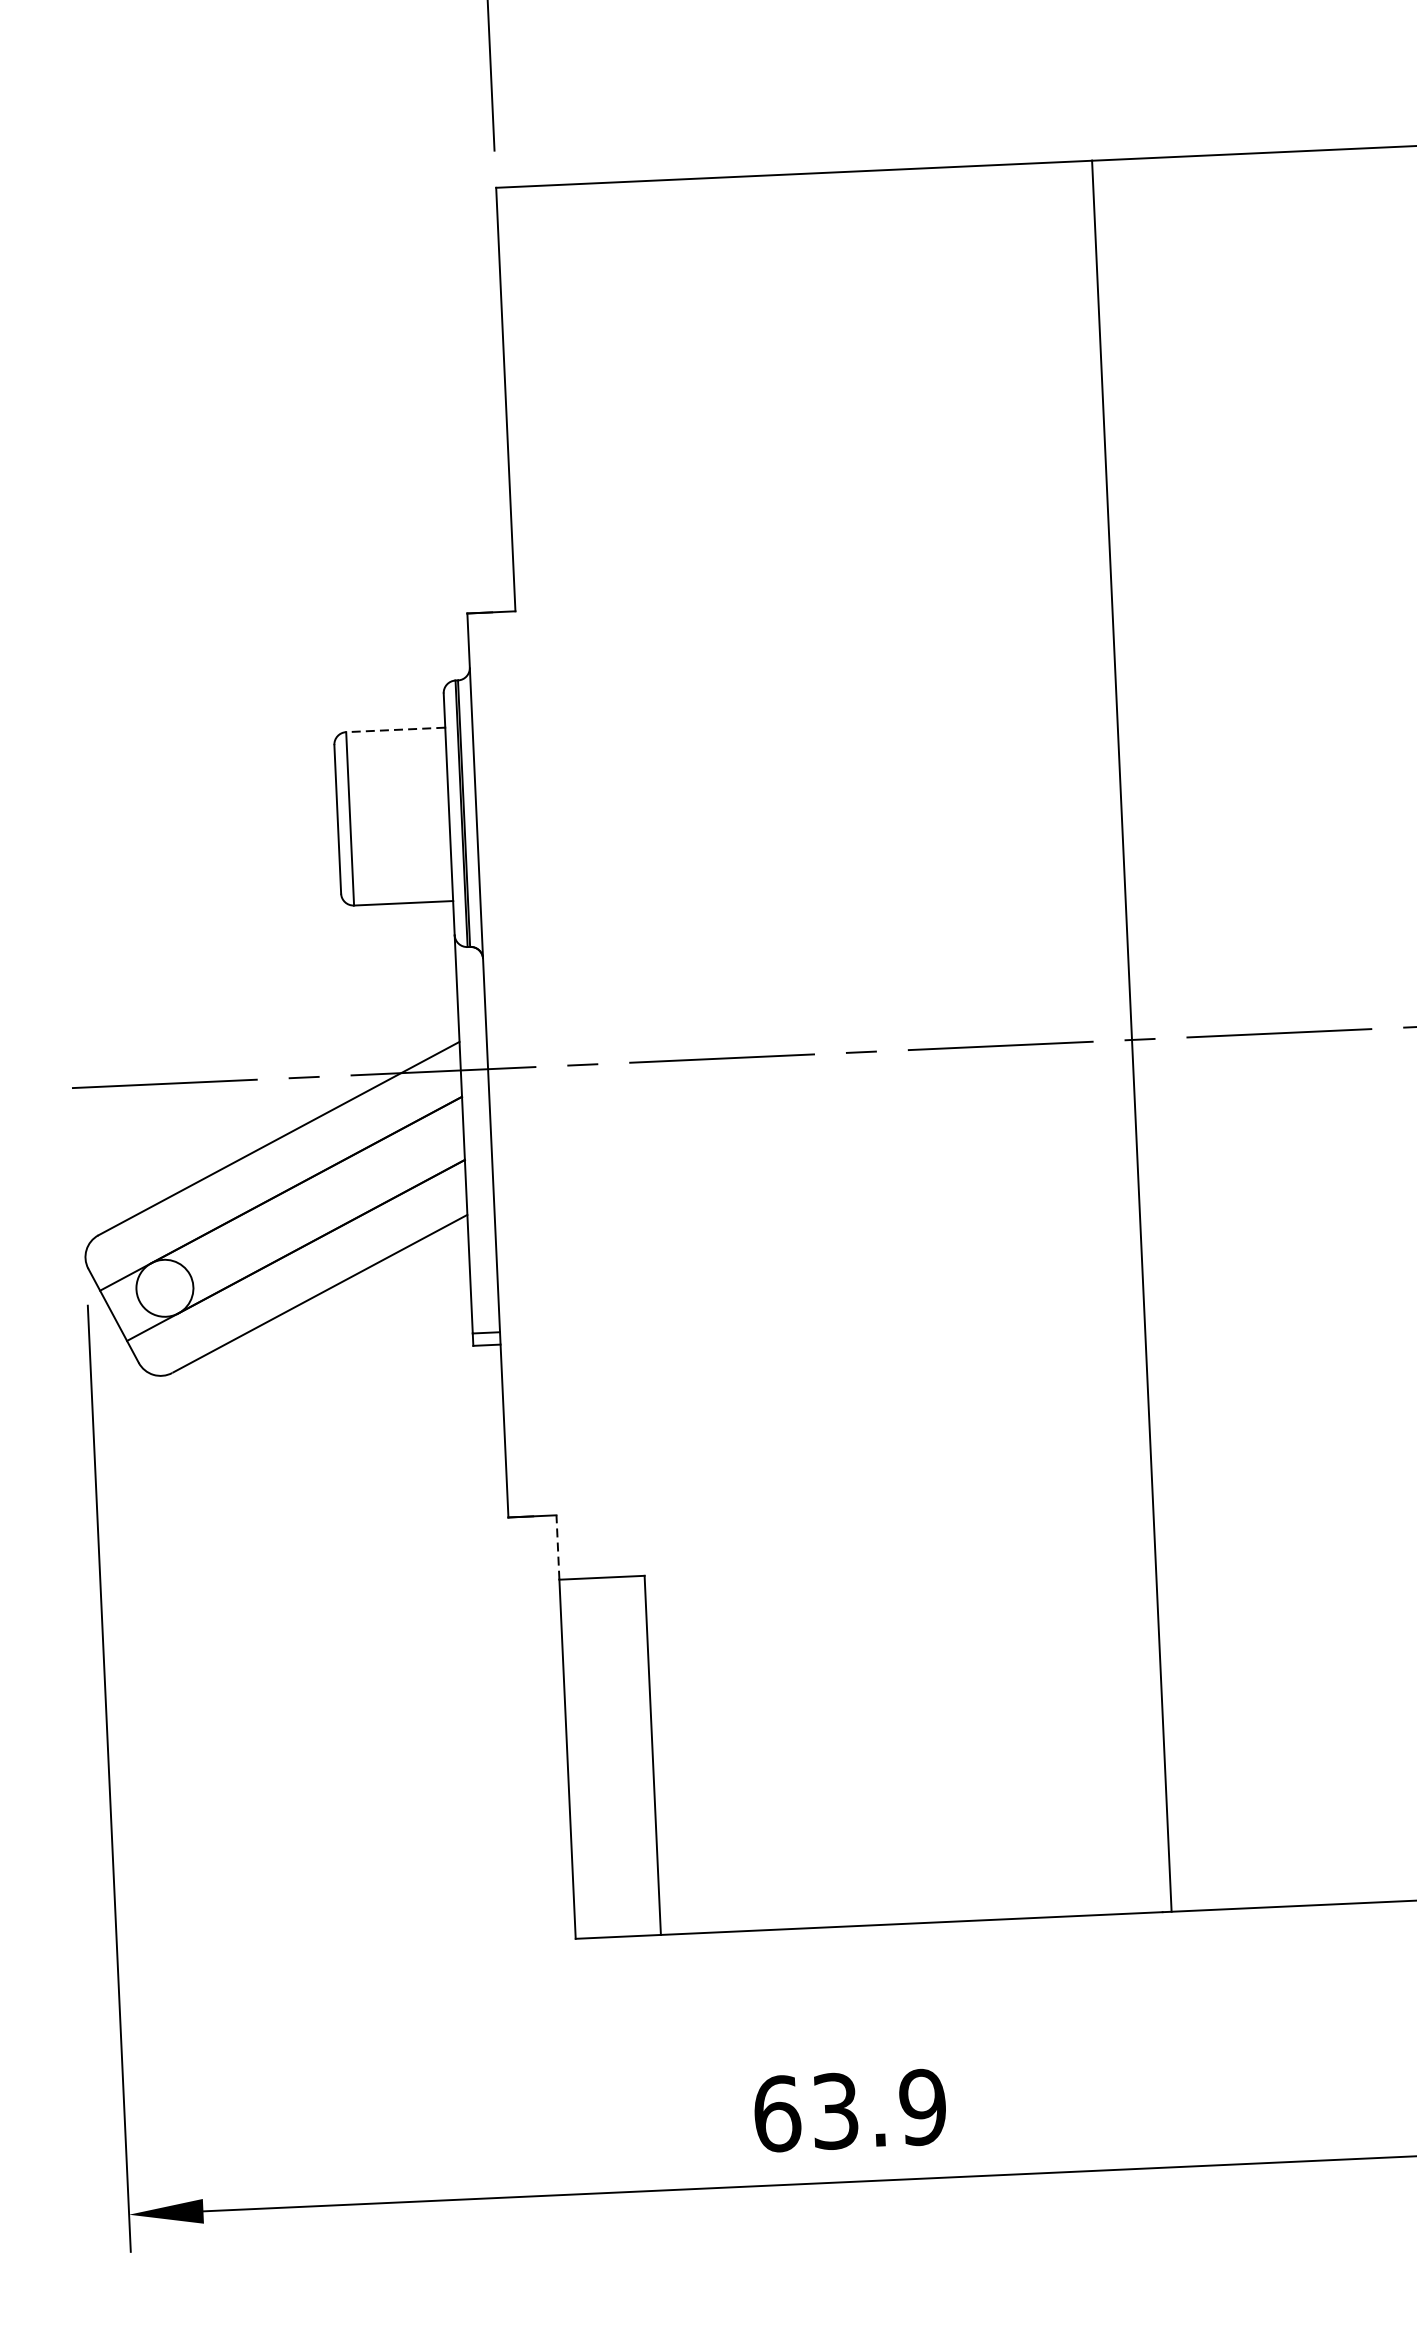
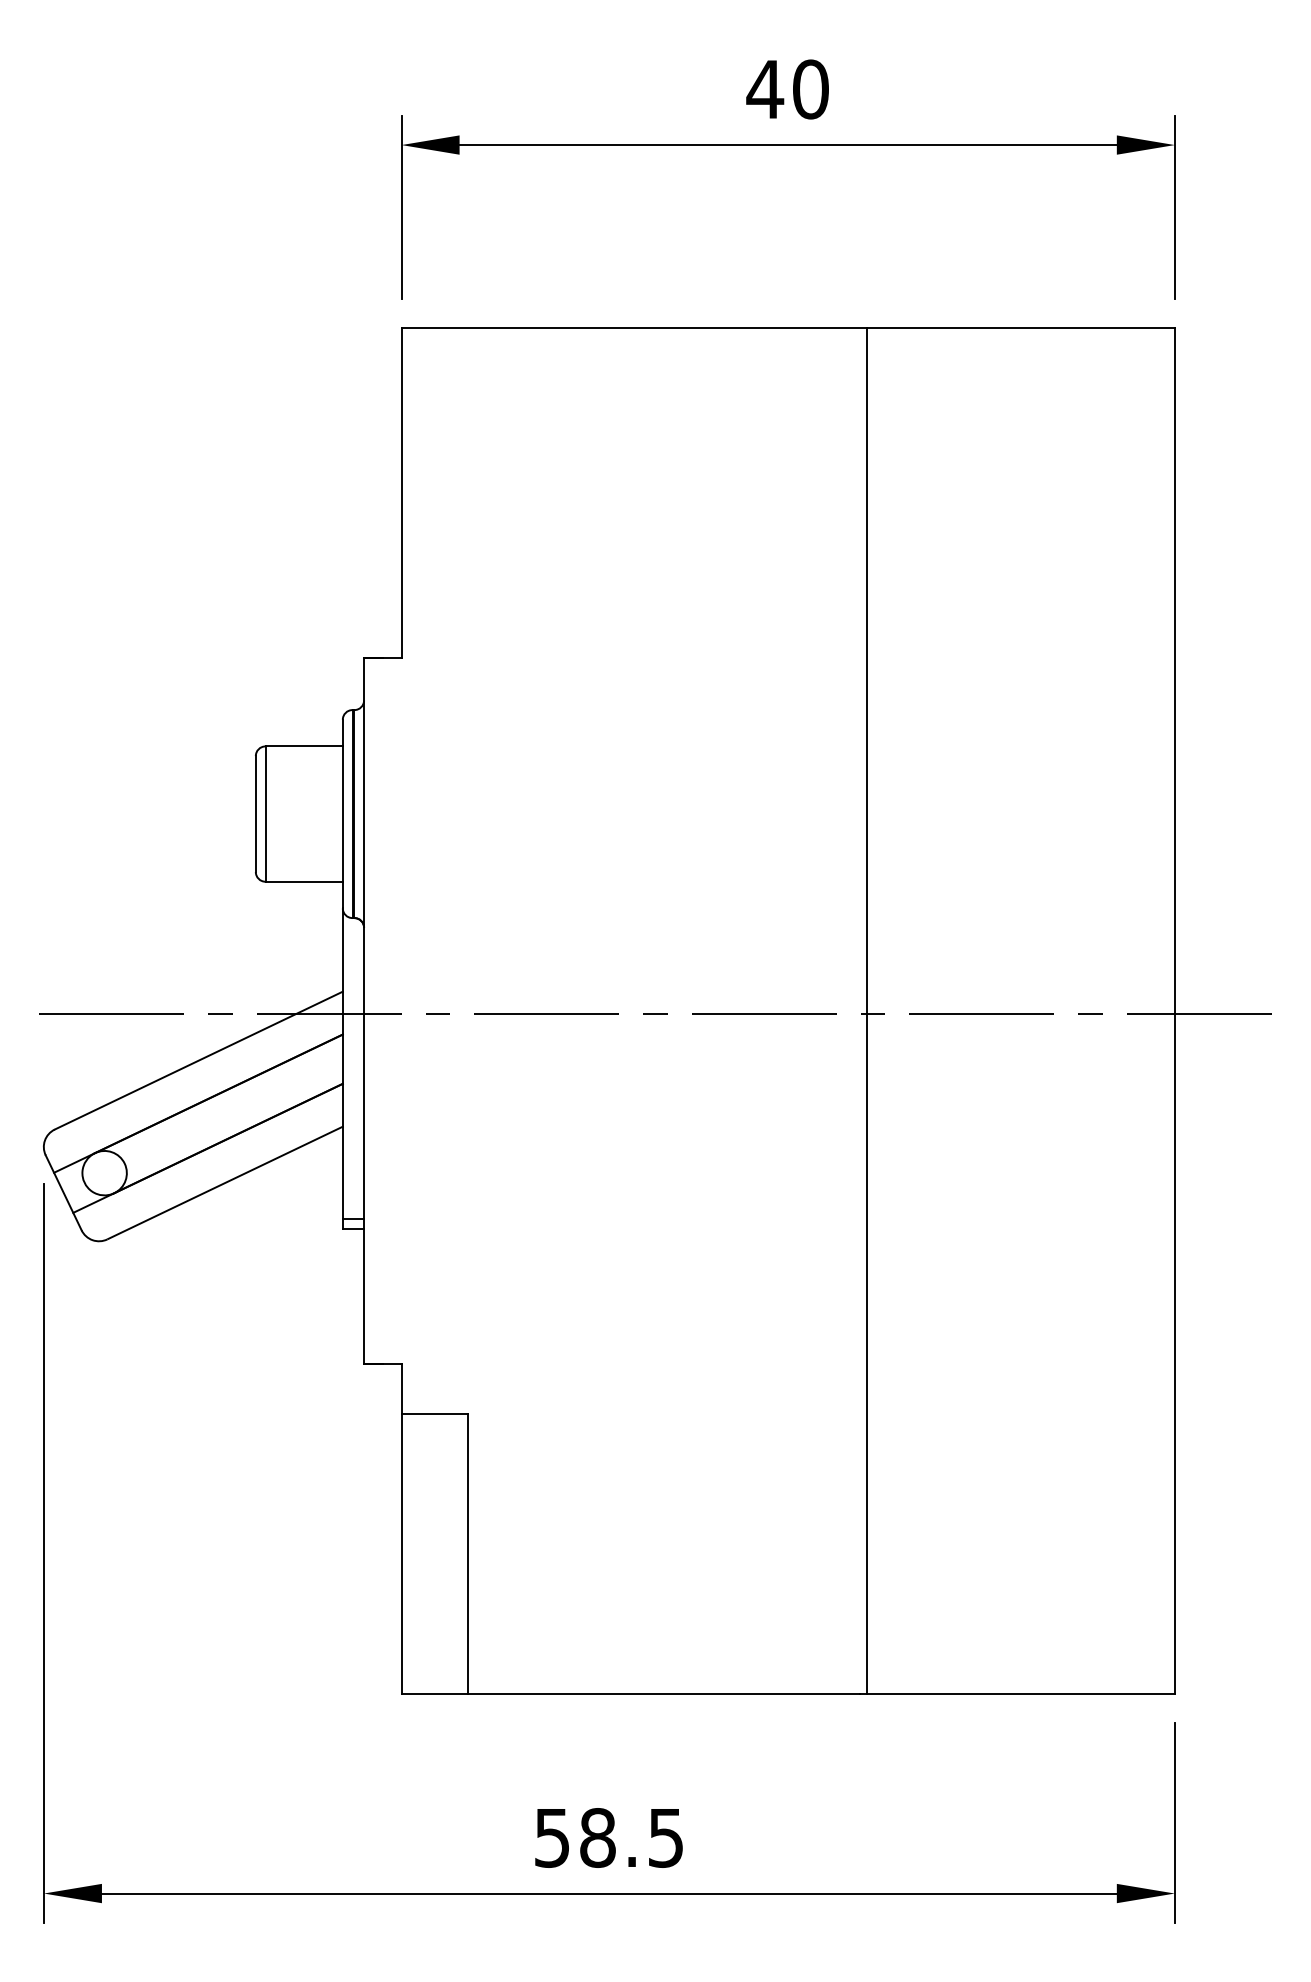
line: (396, 729) -> (304, 746), dashed -> solid
line: (557, 1546) -> (401, 1388), dashed -> solid
text: (849, 2110) -> (608, 1837), 63.9 -> 58.5

